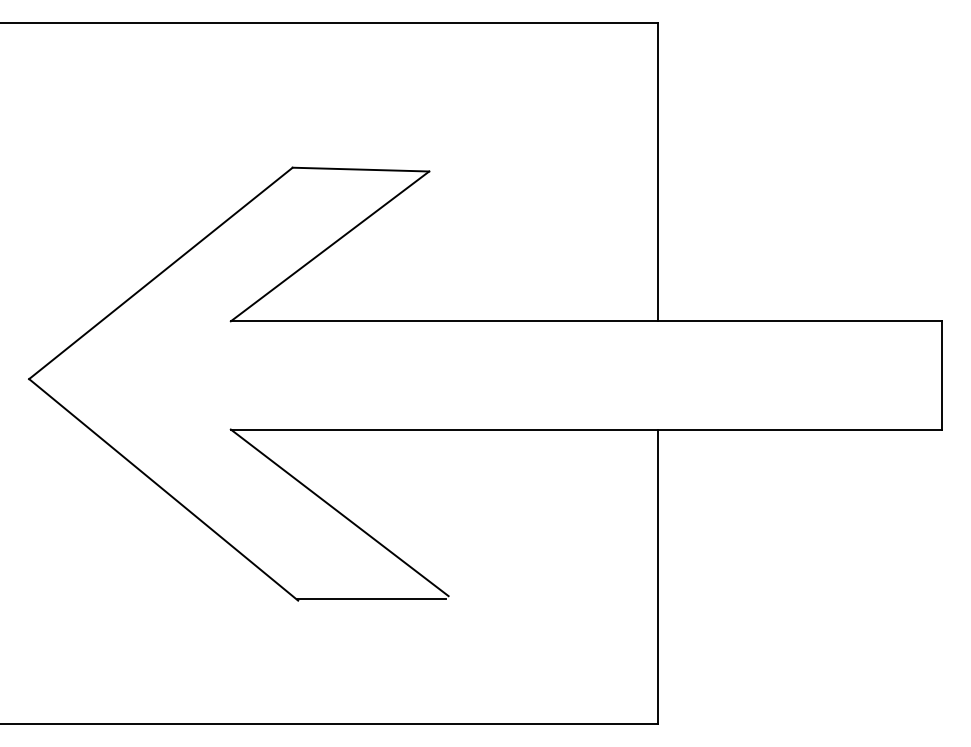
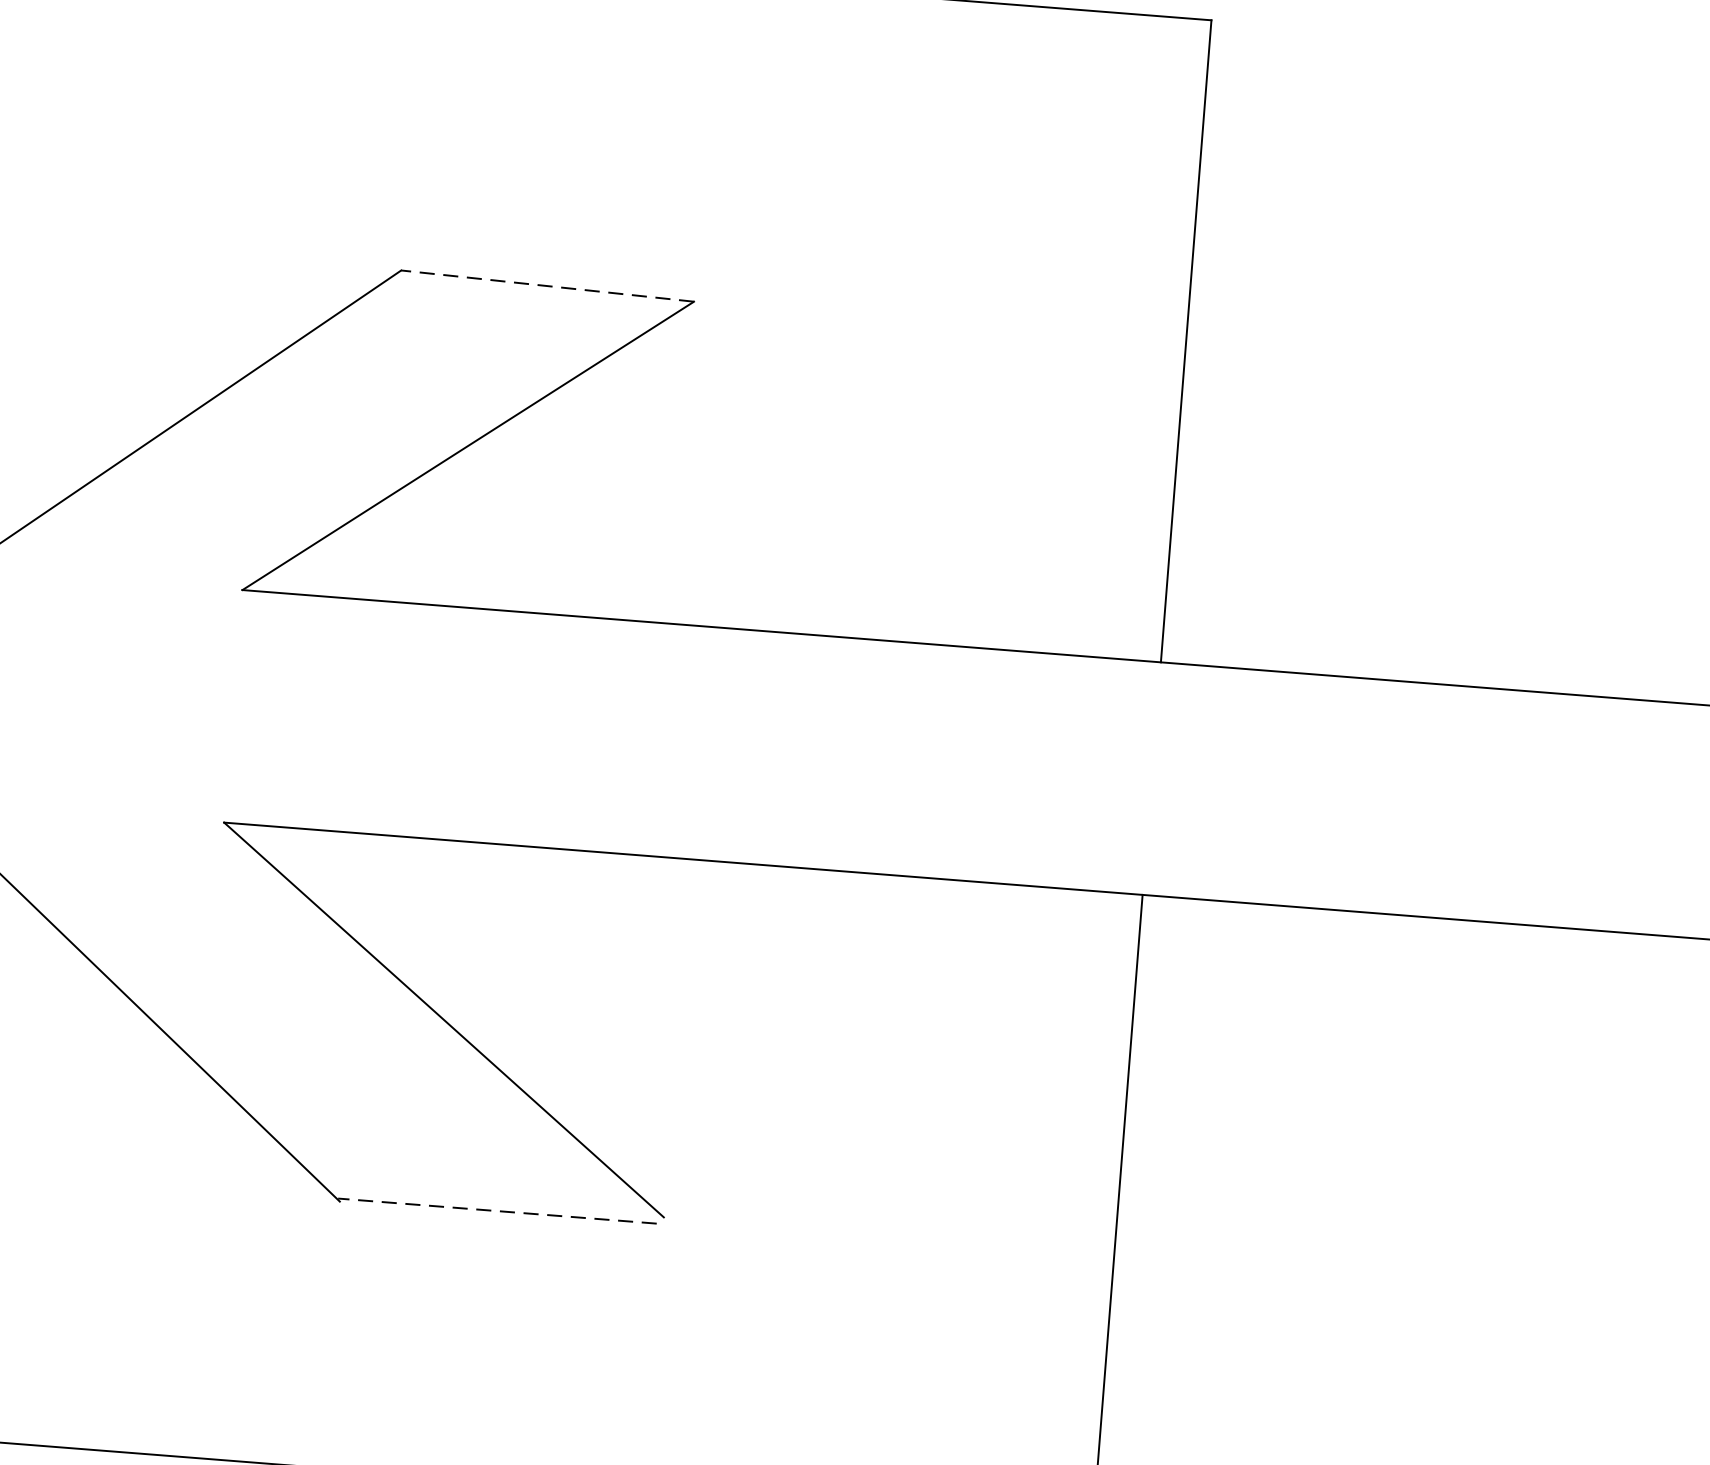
line: (360, 169) -> (546, 285), solid -> dashed
line: (370, 599) -> (495, 1211), solid -> dashed

